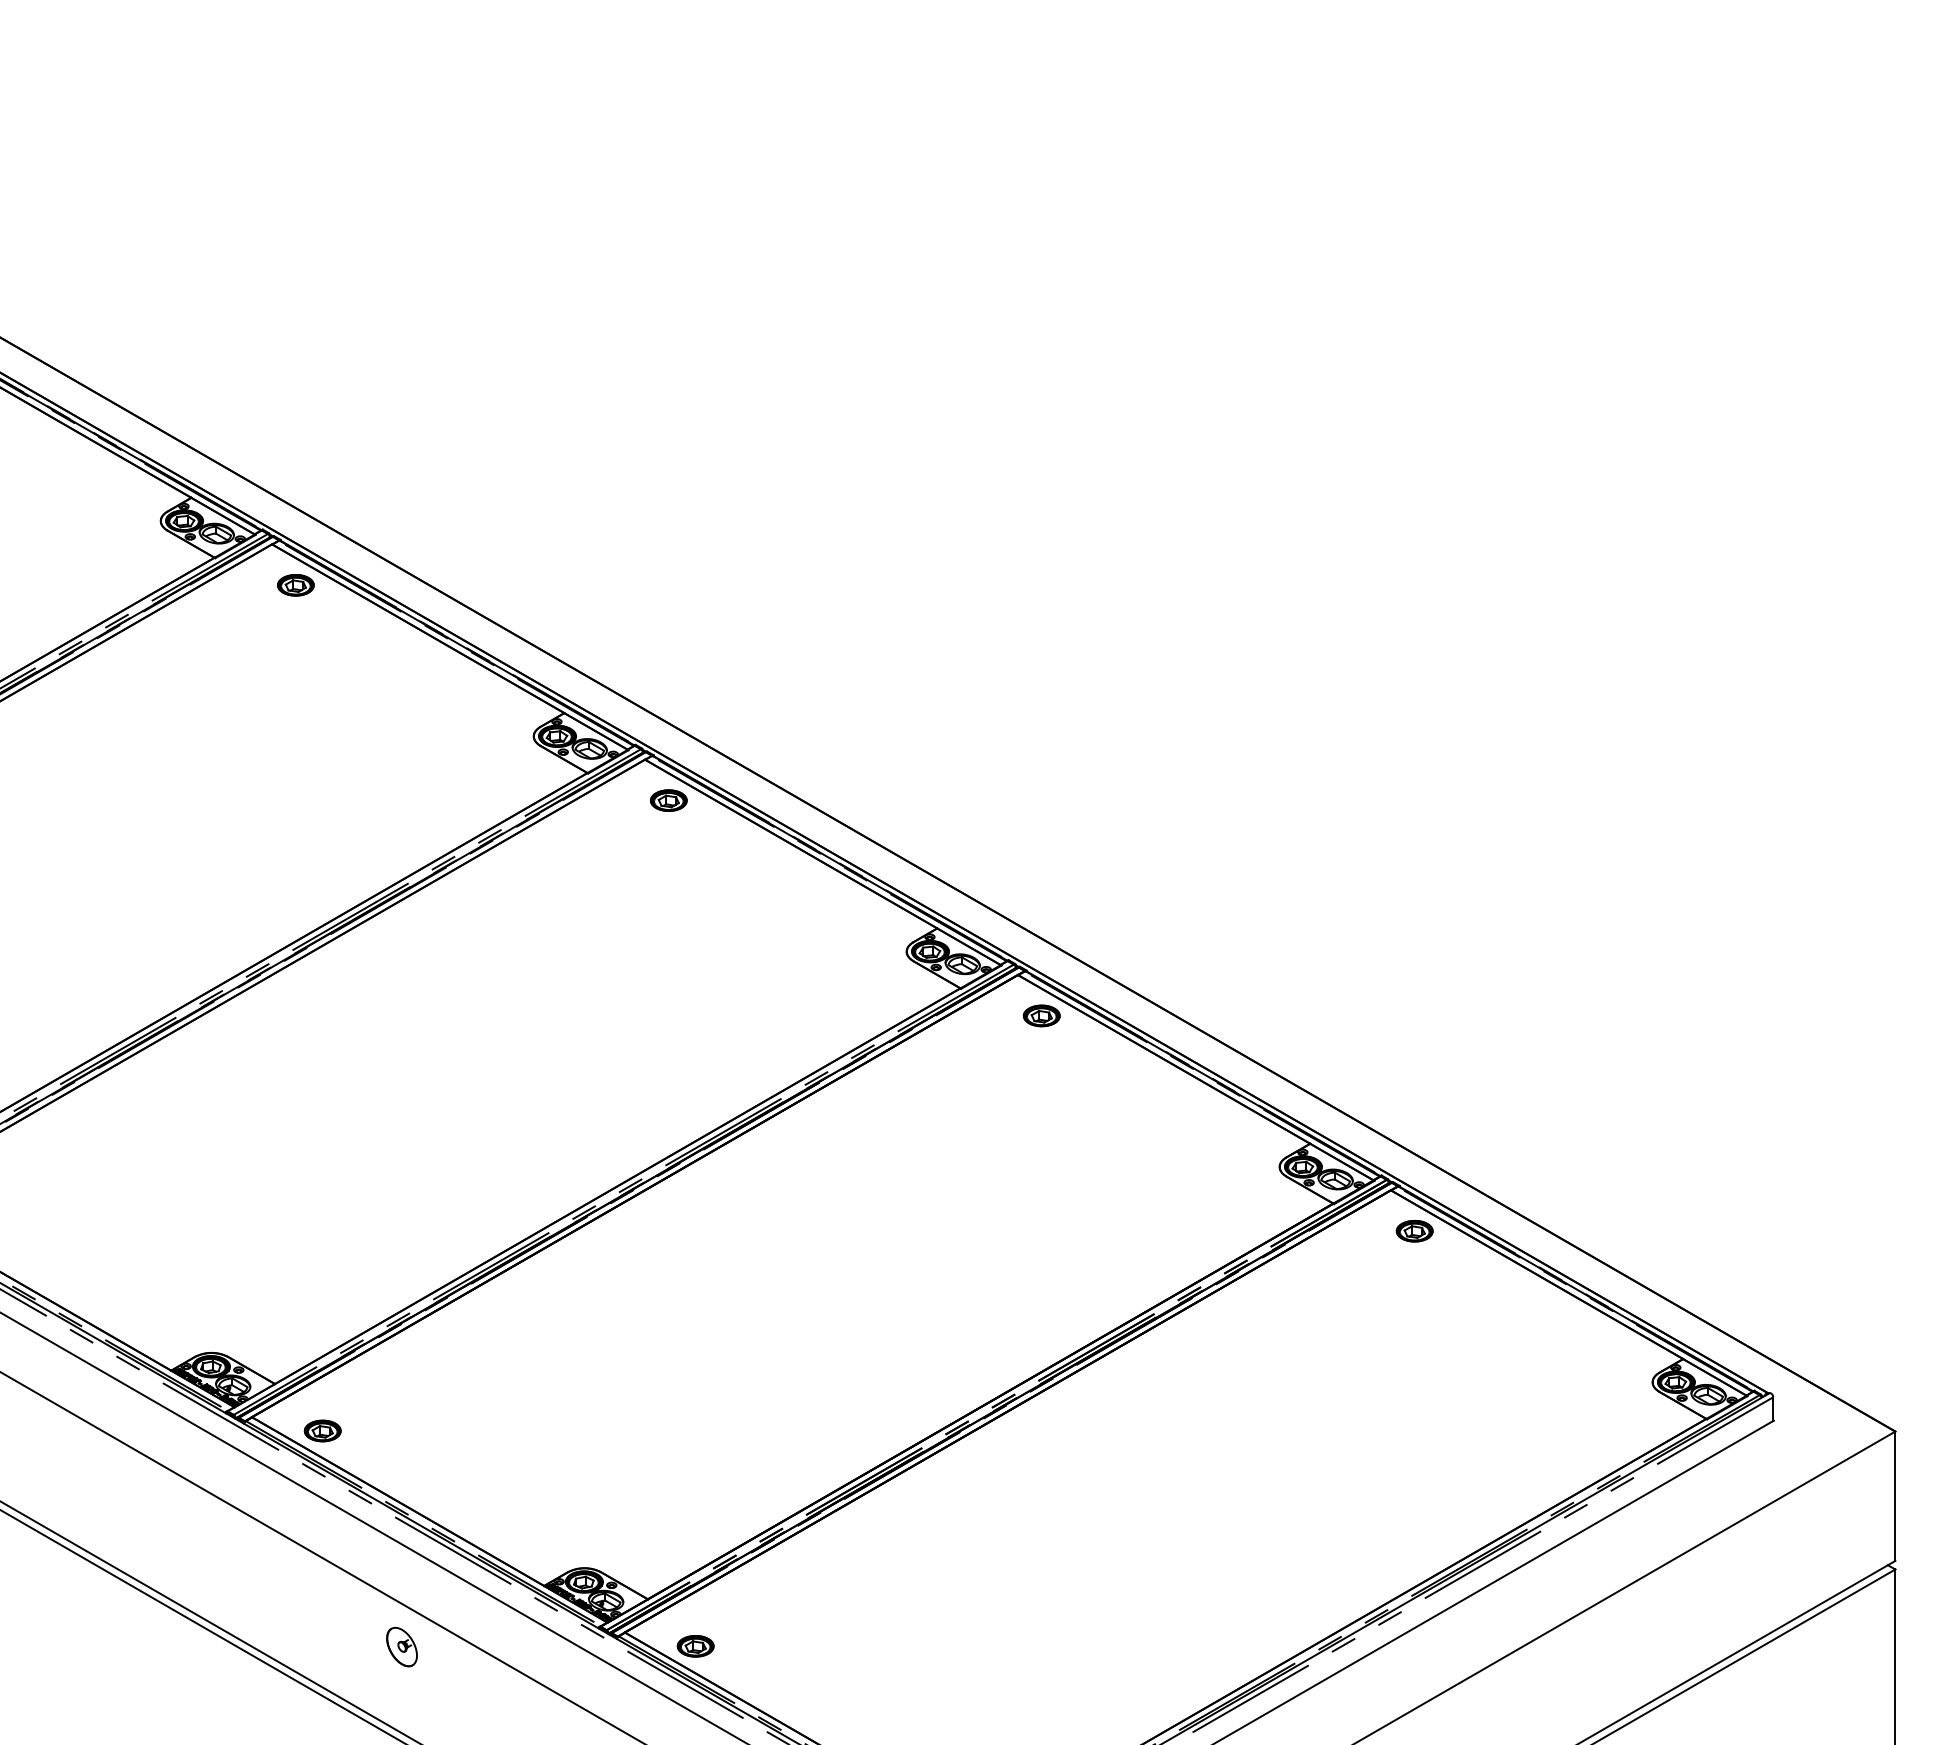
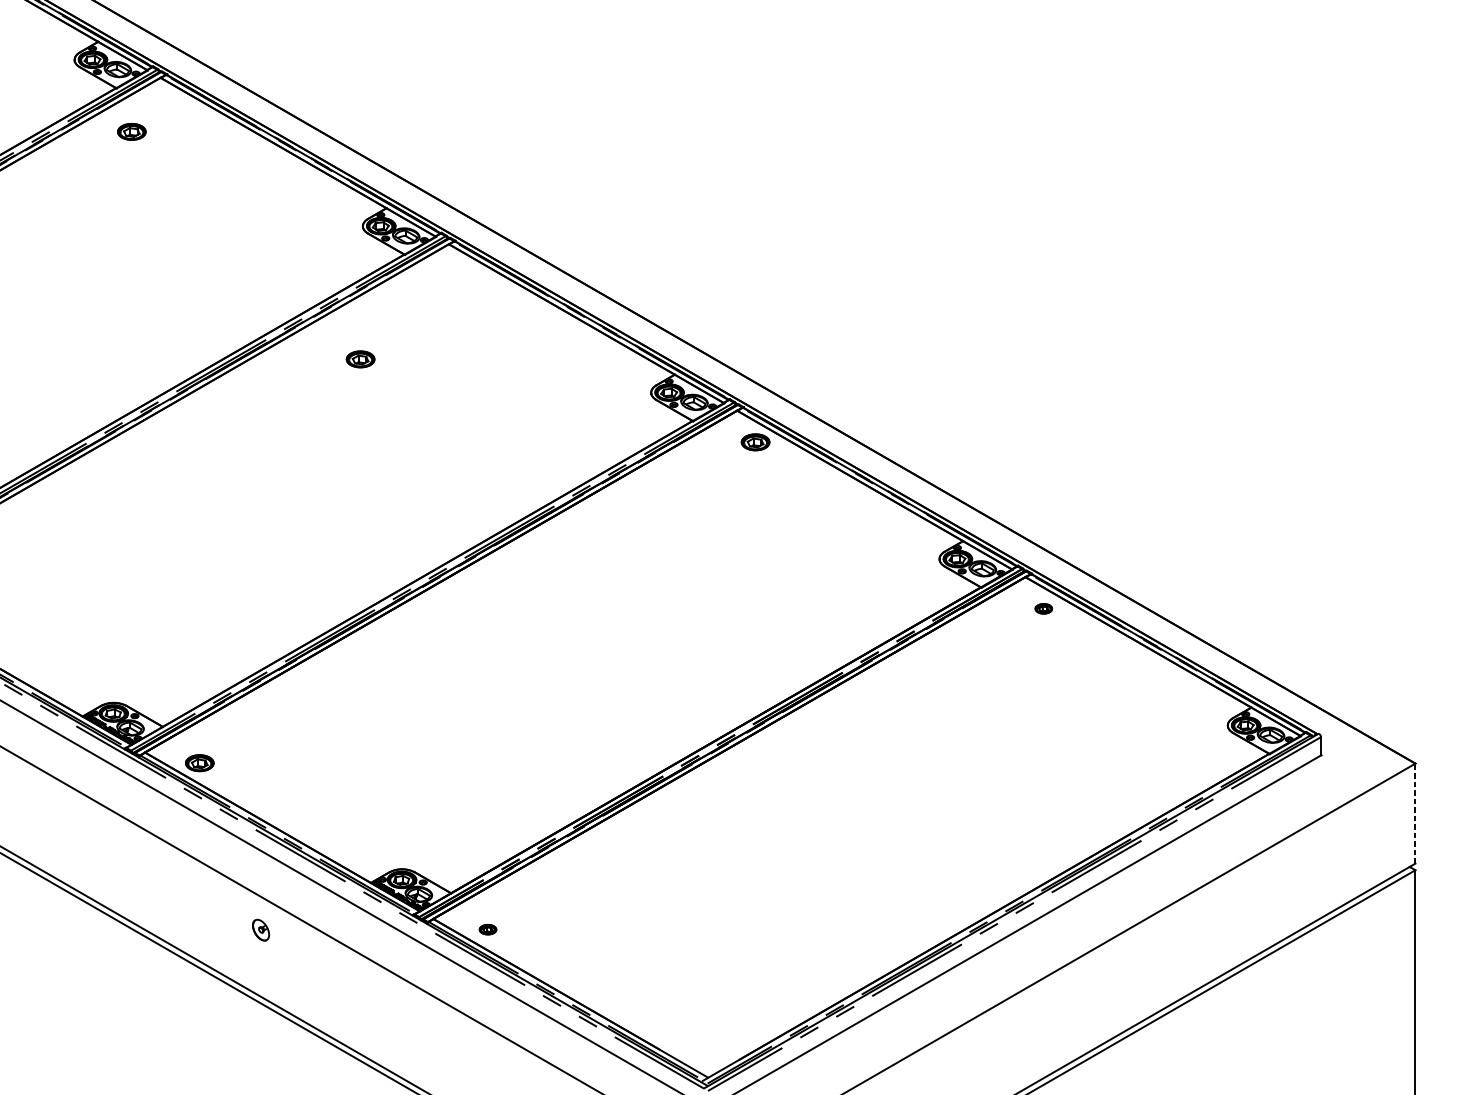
part: (295, 585) -> (131, 132), moved
part: (668, 800) -> (360, 359), moved
part: (1414, 1231) -> (1043, 608), size x0.6
line: (1895, 1496) -> (1415, 813), solid -> dashed
part: (401, 1646) -> (260, 929), size x0.7
part: (695, 1646) -> (487, 929), size x0.6

